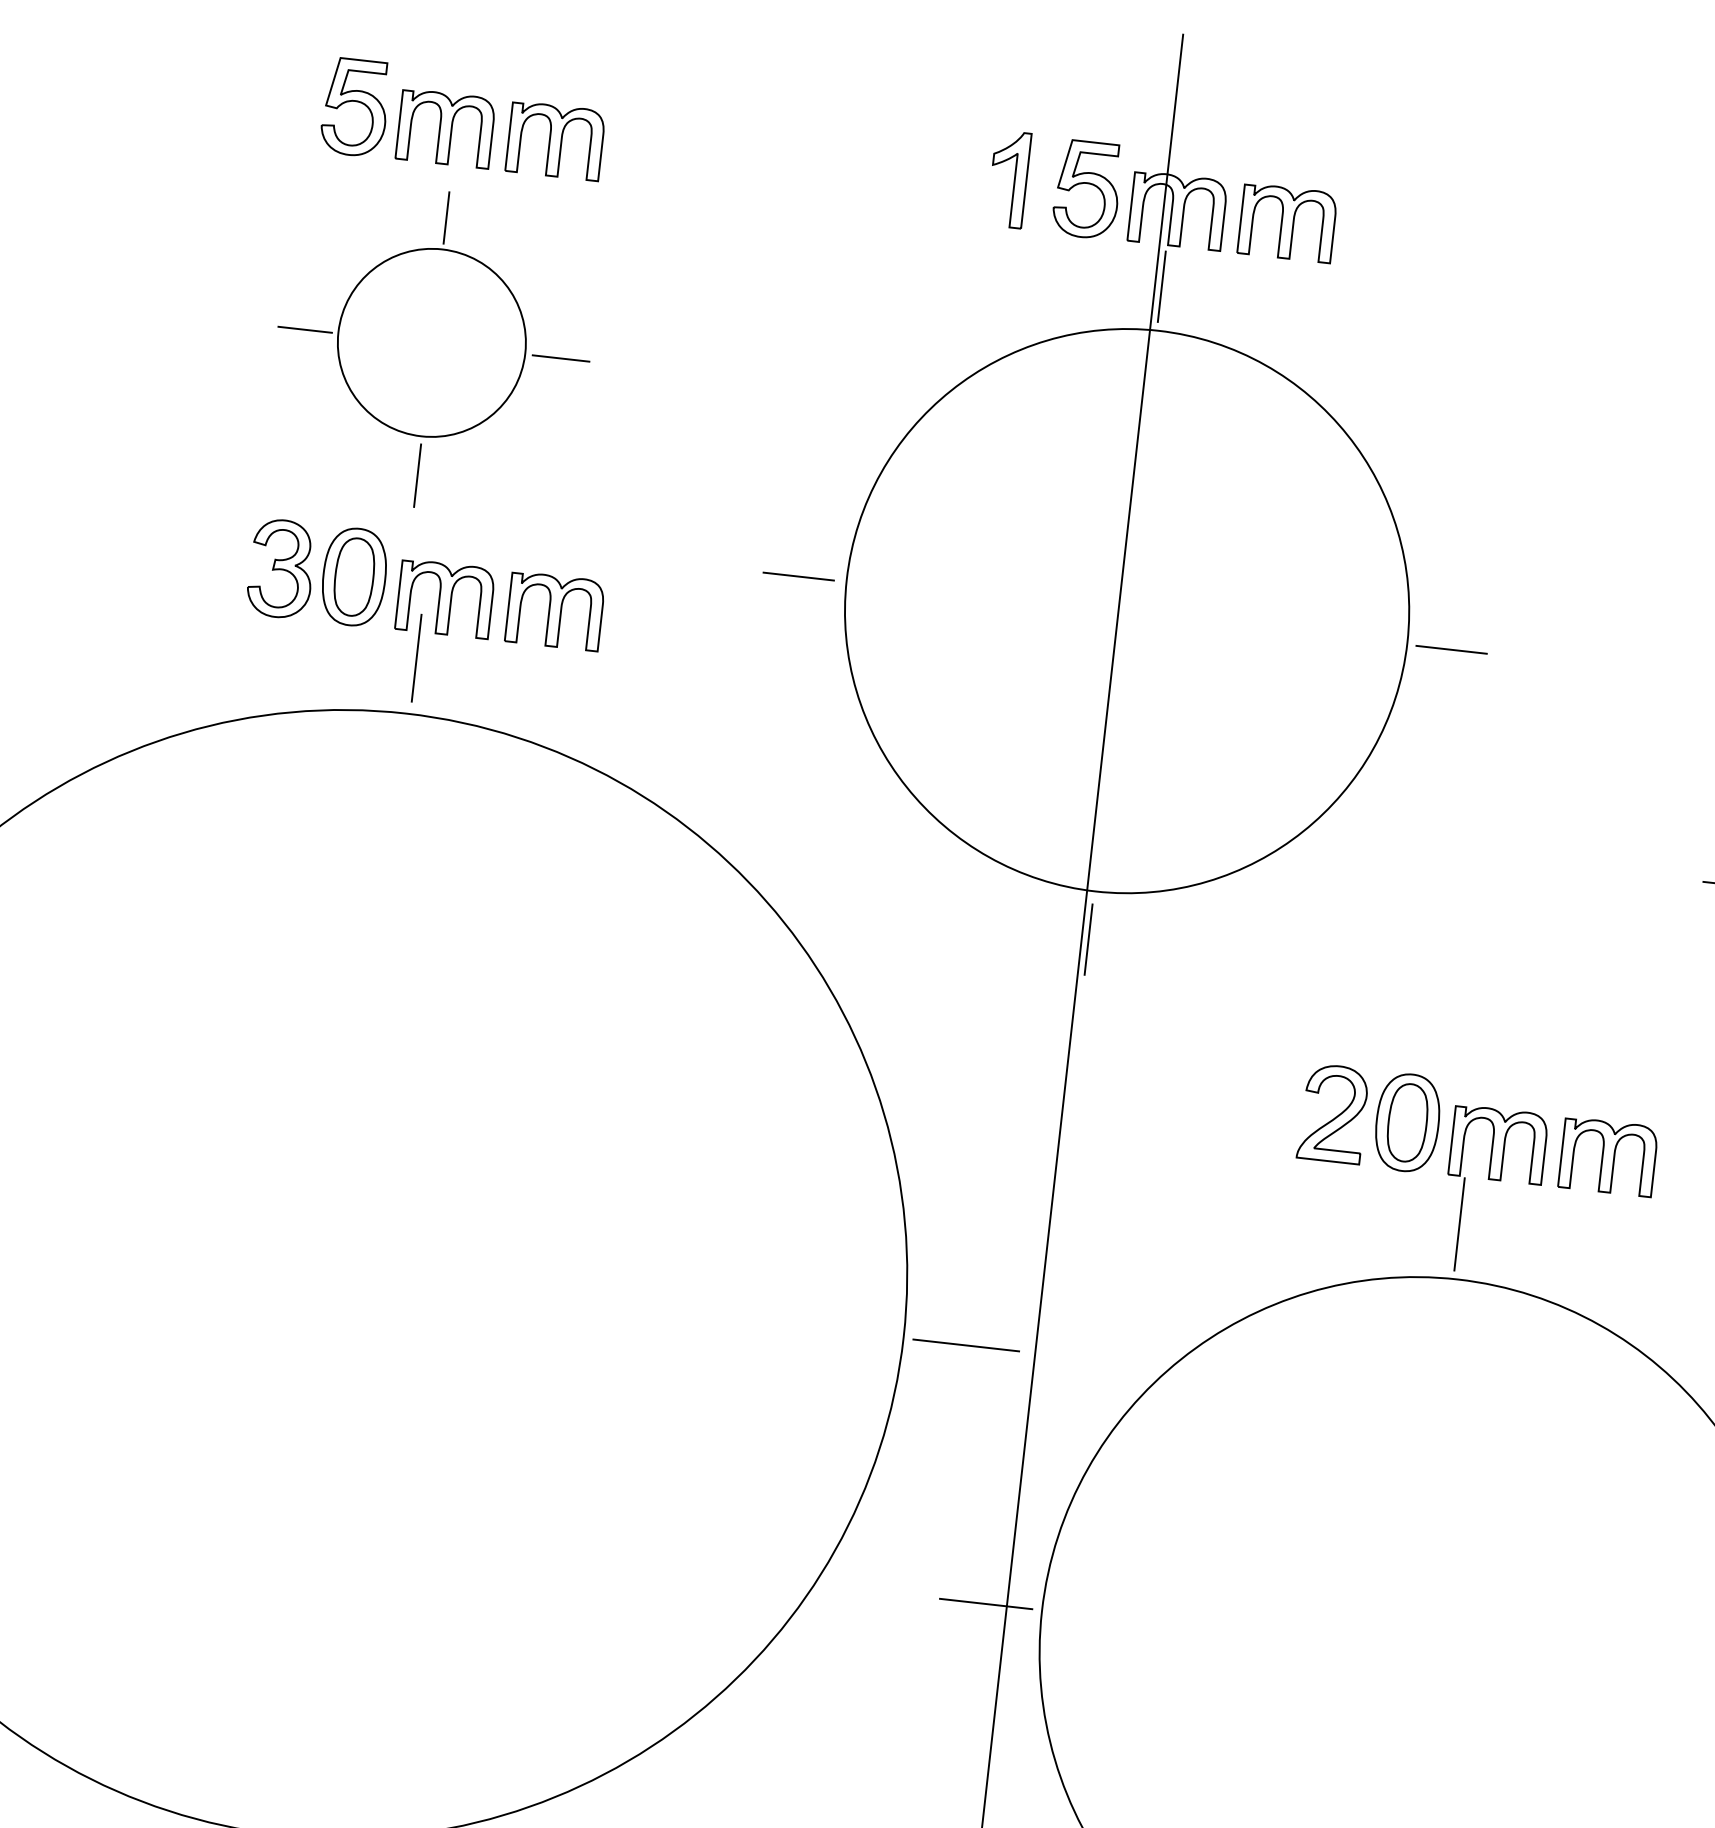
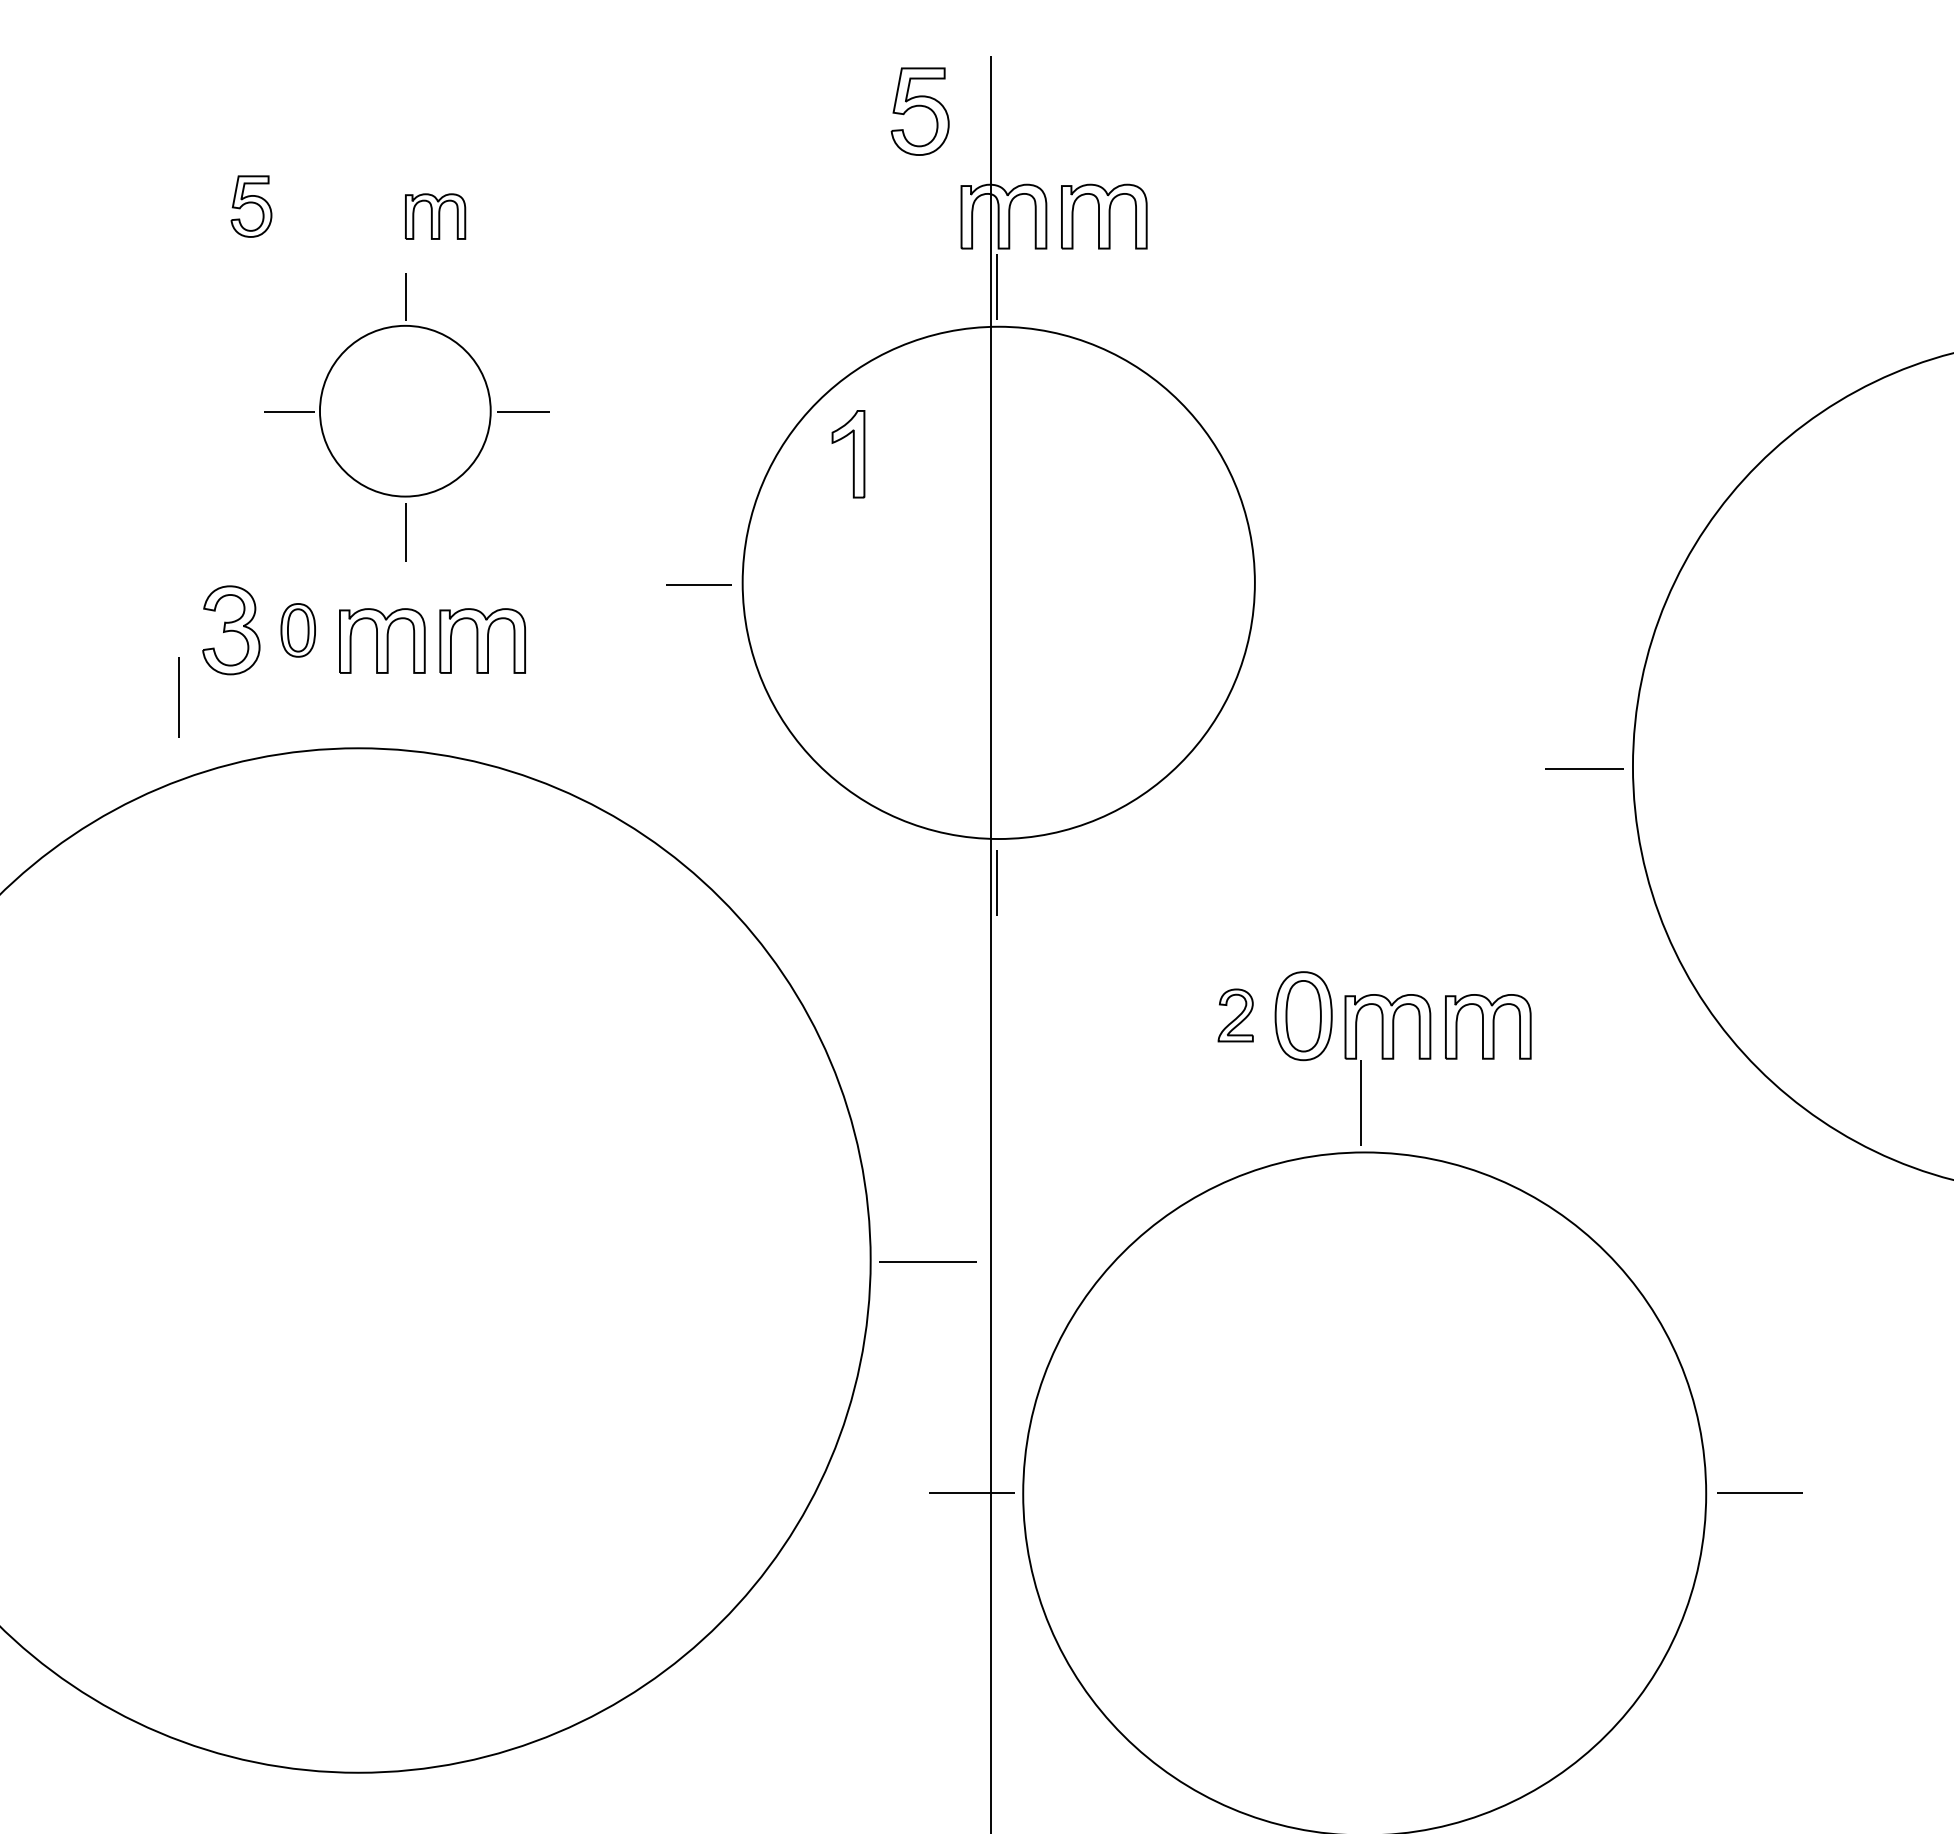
part: (355, 107) -> (251, 206), size x0.7
part: (445, 128) -> (334, 216), removed
part: (555, 140) -> (435, 216), size x0.7
part: (1008, 179) -> (848, 454), moved
part: (1086, 189) -> (919, 111), moved
part: (432, 349) -> (406, 417), moved
part: (354, 577) -> (298, 630), size x0.6
line: (1451, 649) -> (1295, 584), removed
line: (416, 658) -> (178, 697), moved
part: (1333, 1113) -> (1235, 1015), size x0.6

